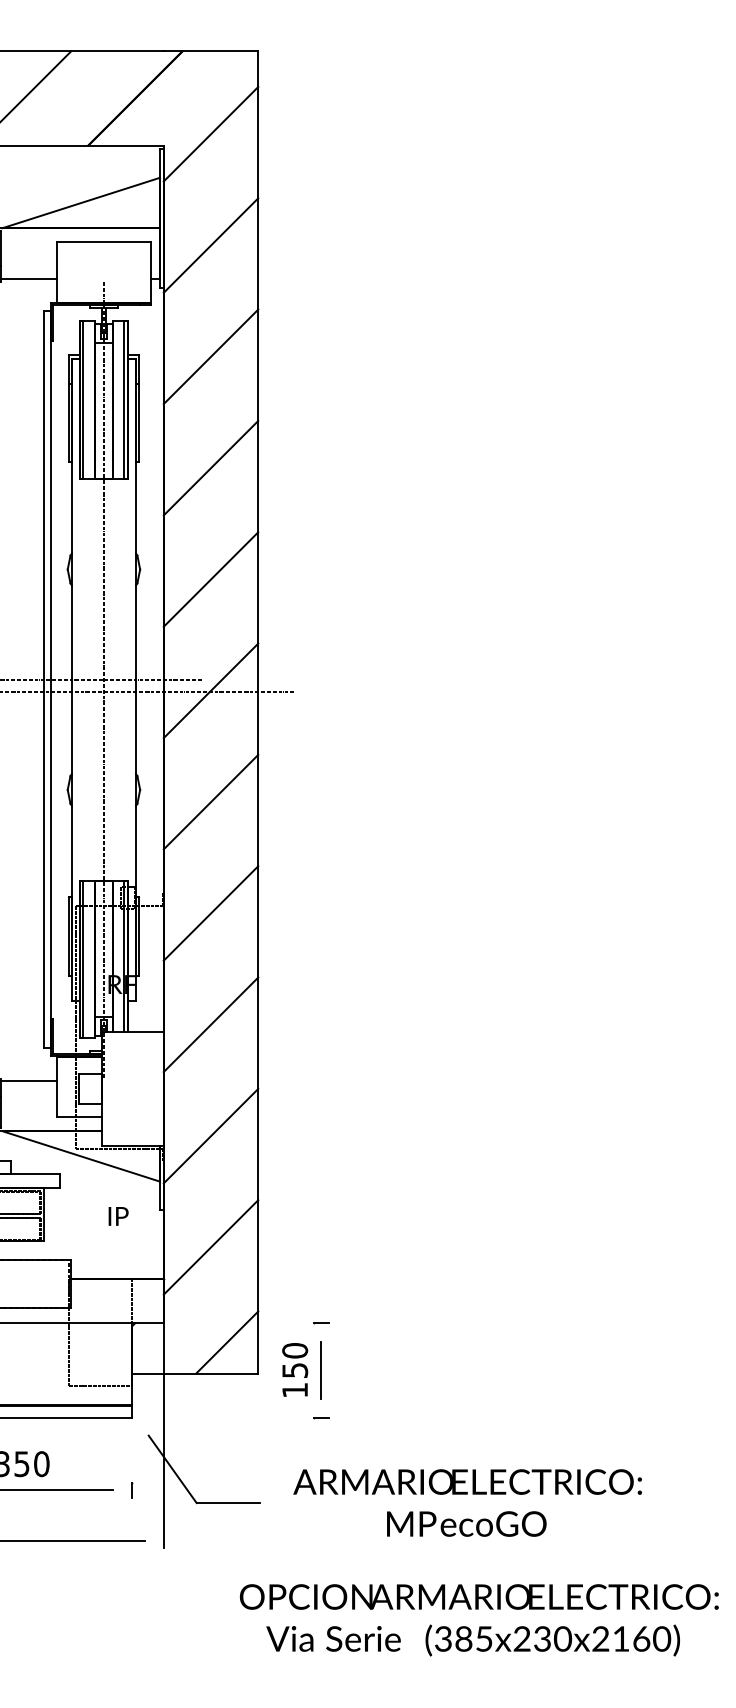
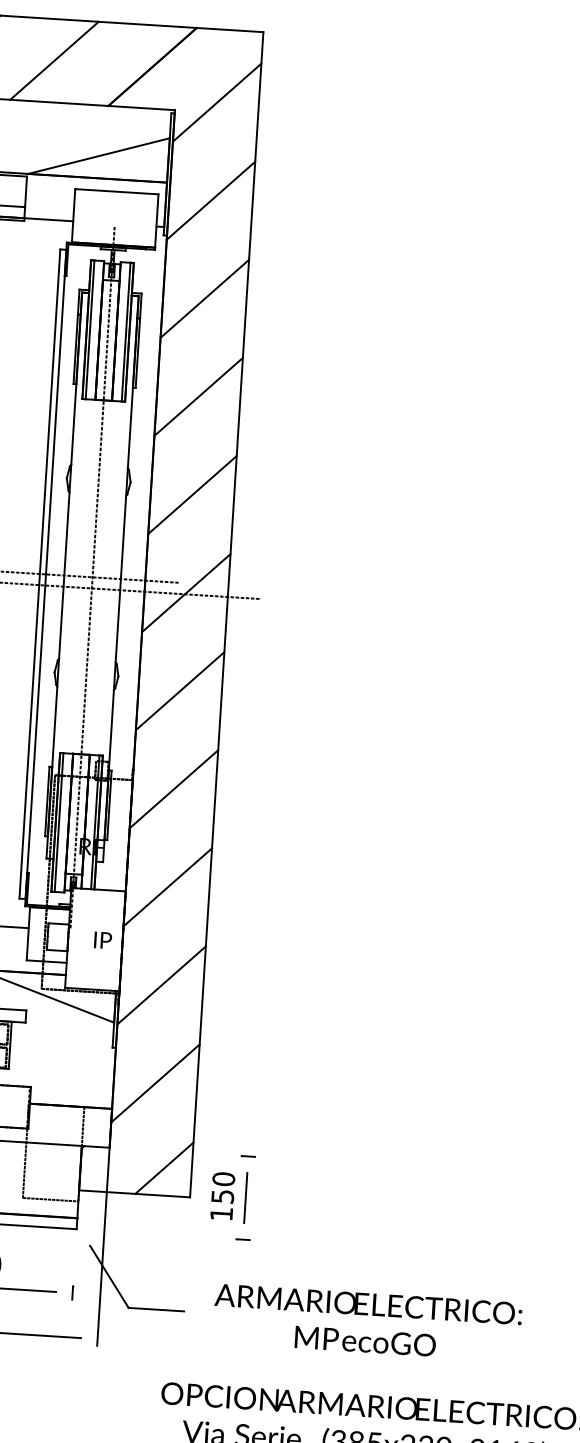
text: (118, 1216) -> (102, 940), moved

